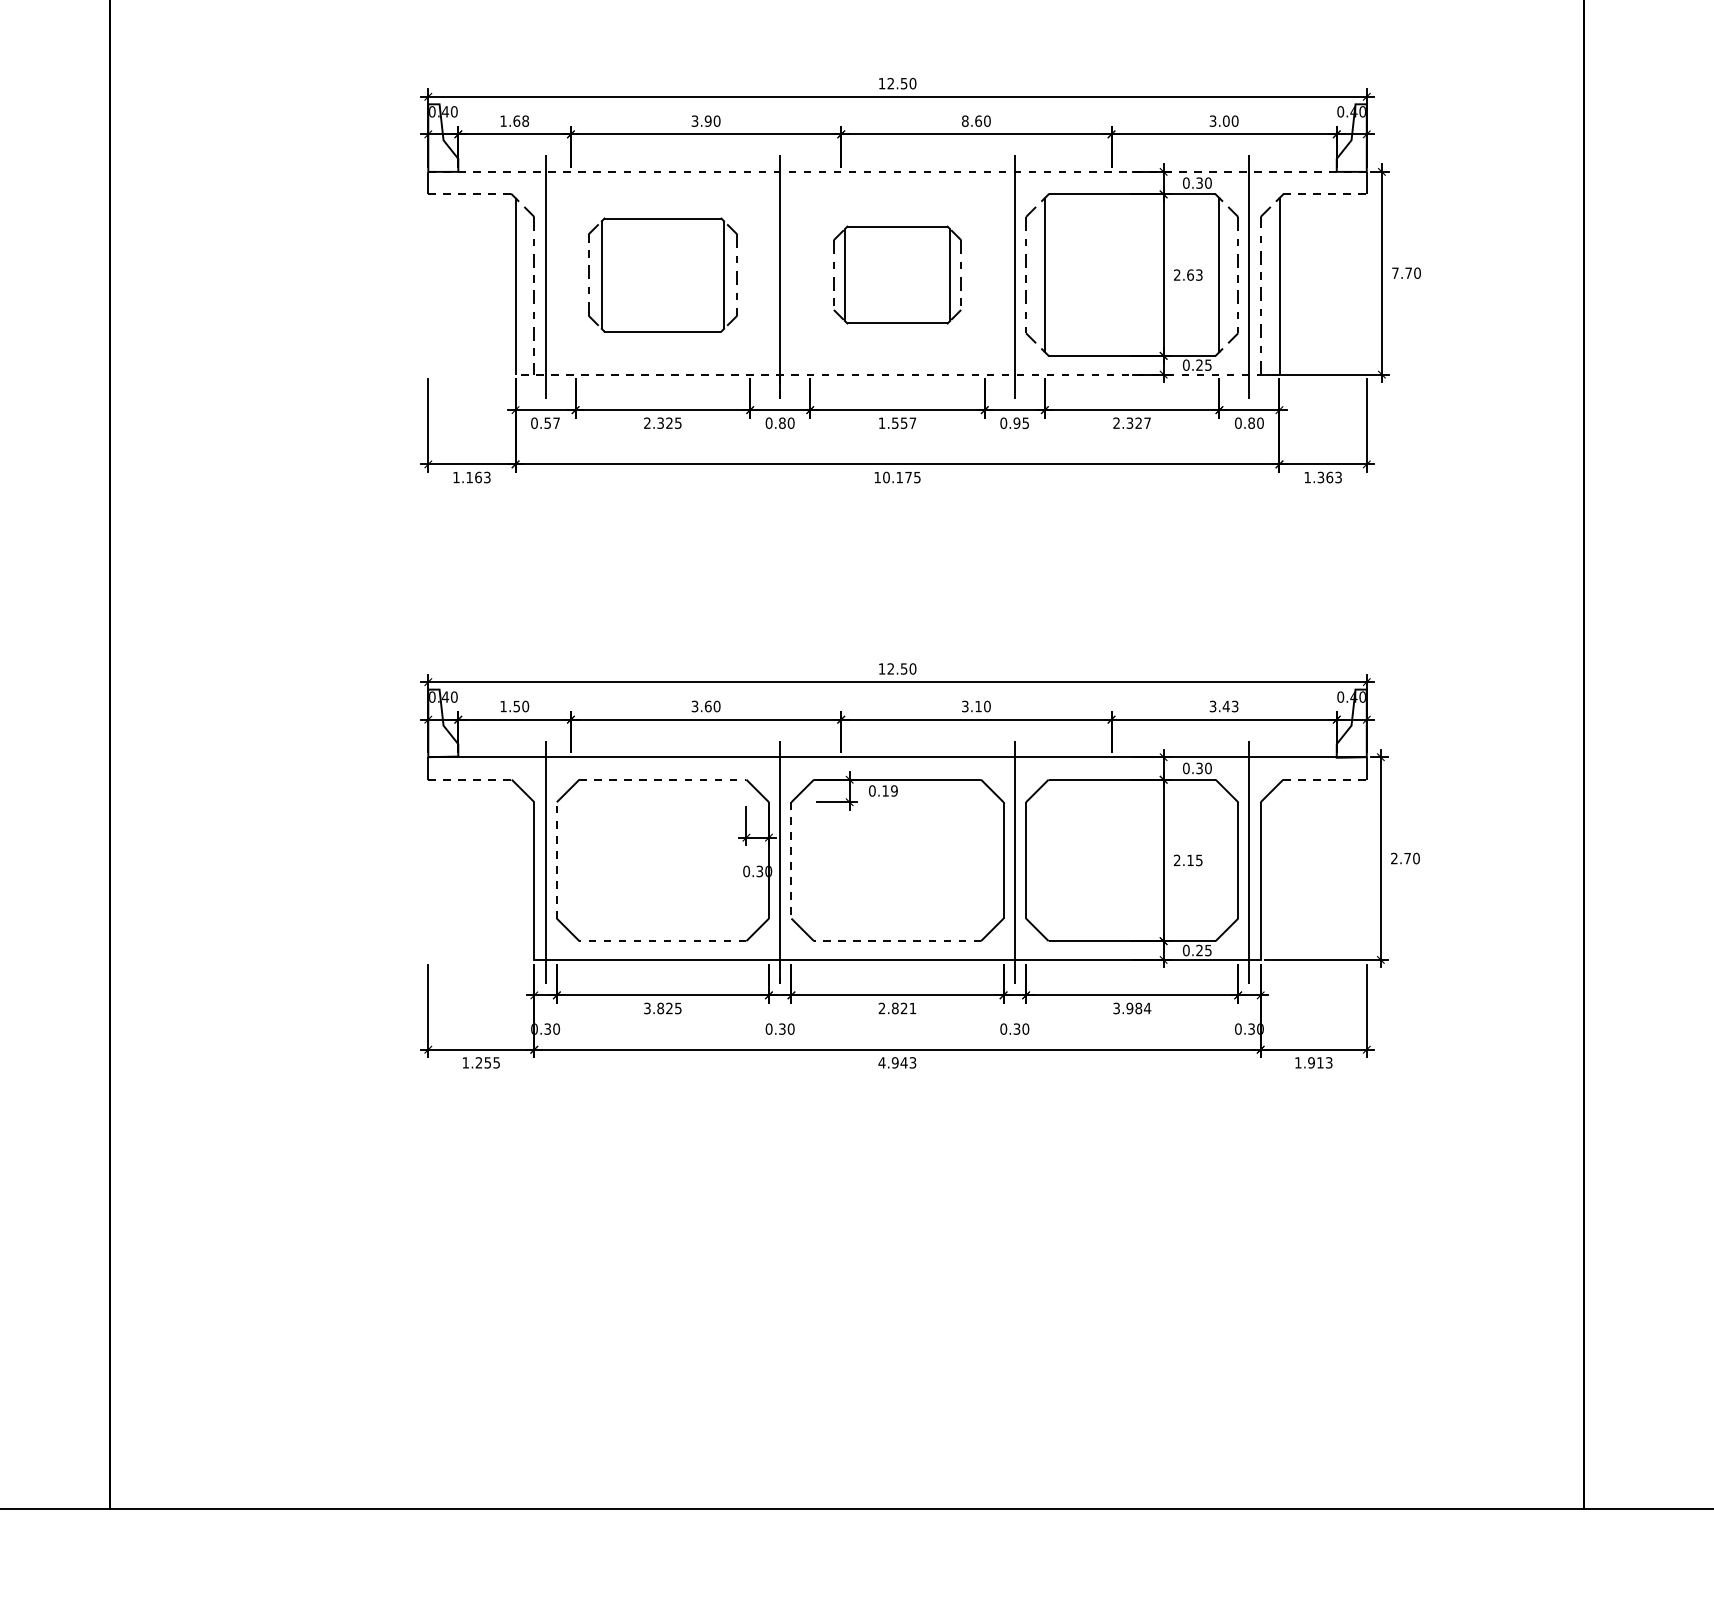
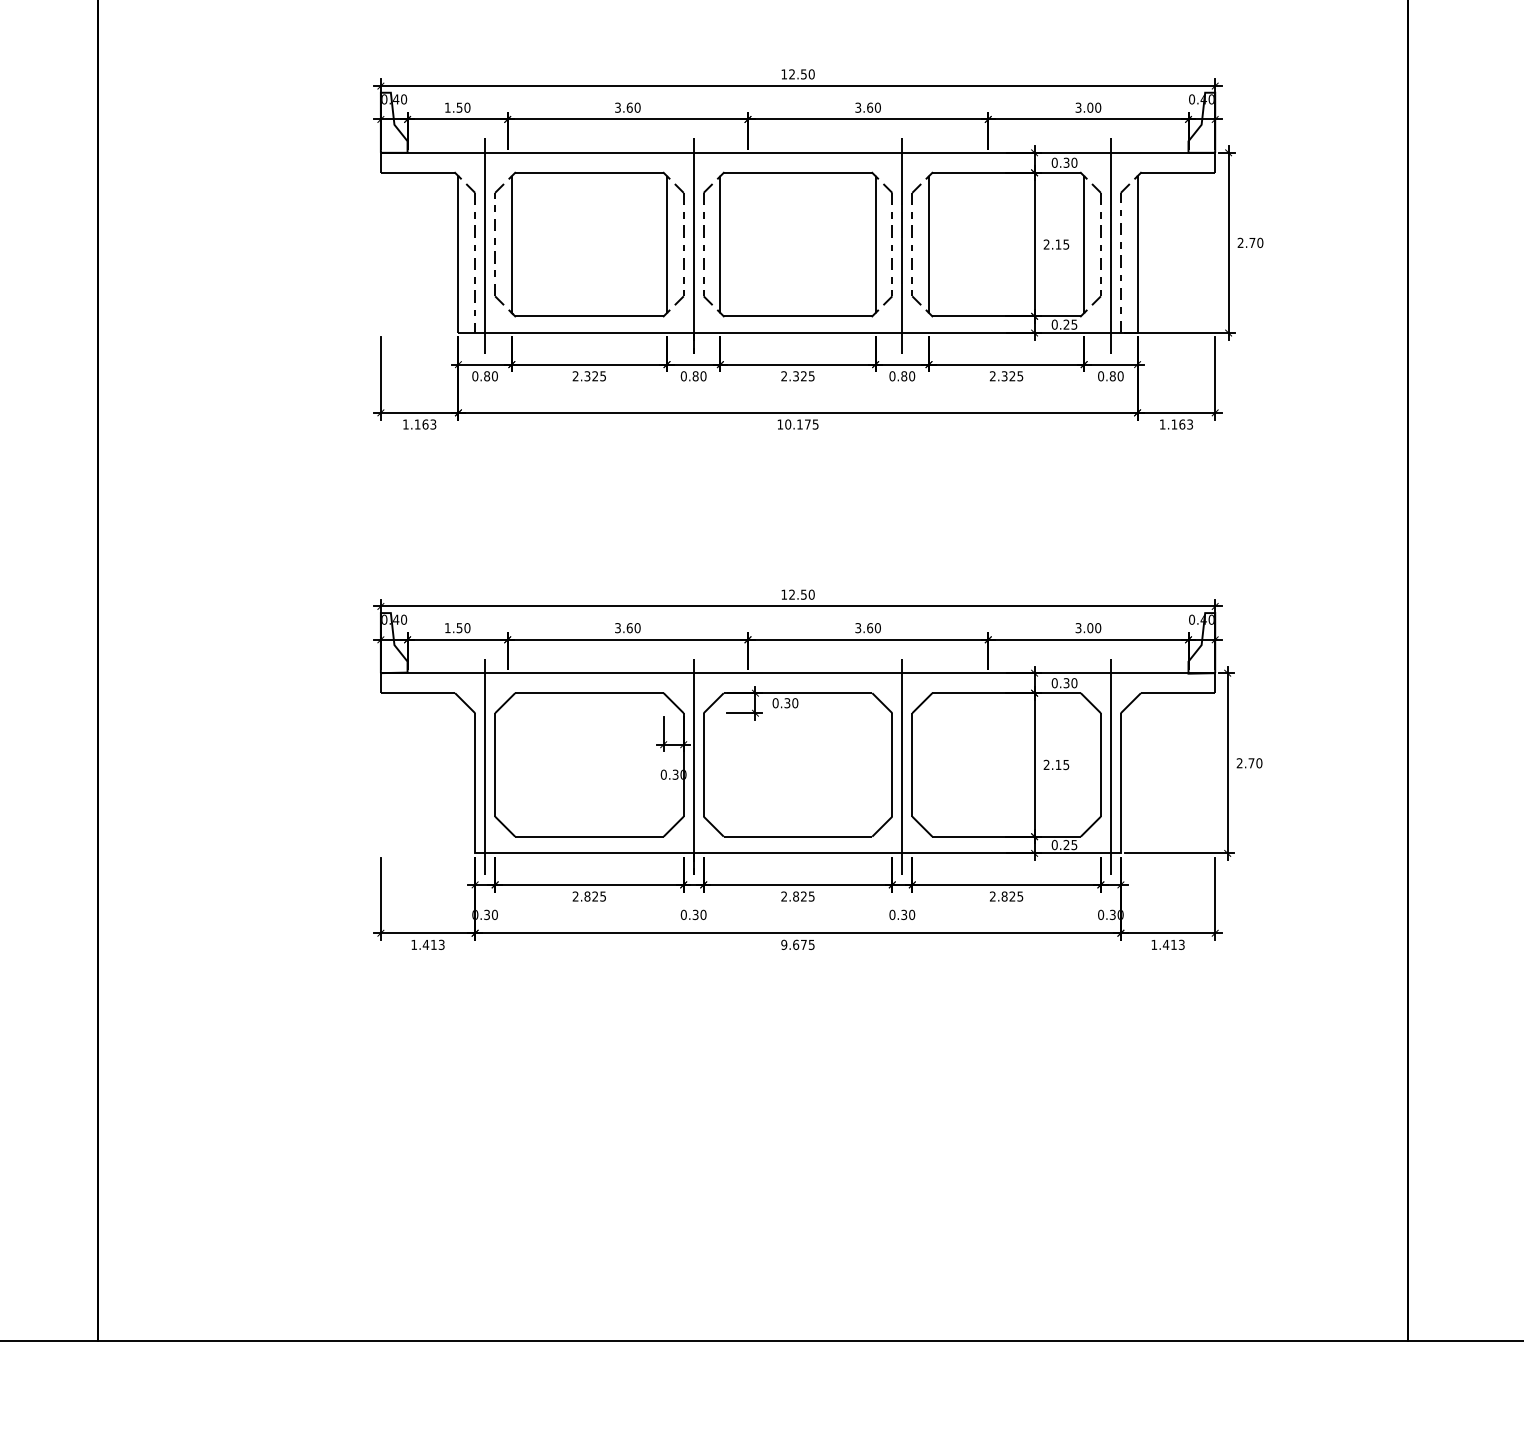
text: (521, 120) -> (463, 107), 1.68 -> 1.50
text: (707, 120) -> (629, 107), 3.90 -> 3.60
text: (965, 120) -> (858, 107), 8.60 -> 3.60
line: (898, 171) -> (798, 152), dashed -> solid
line: (470, 194) -> (418, 172), dashed -> solid
line: (1325, 194) -> (1178, 172), dashed -> solid
text: (1395, 272) -> (1240, 242), 7.70 -> 2.70
part: (662, 274) -> (589, 244), size x1.43
part: (897, 274) -> (798, 244), size x1.67
text: (1194, 274) -> (1062, 244), 2.63 -> 2.15
line: (897, 374) -> (798, 332), dashed -> solid
text: (552, 422) -> (491, 375), 0.57 -> 0.80
text: (897, 422) -> (798, 375), 1.557 -> 2.325
text: (1021, 422) -> (908, 375), 0.95 -> 0.80
text: (1147, 422) -> (1020, 375), 2.327 -> 2.325
text: (1320, 477) -> (1174, 424), 1.363 -> 1.163
text: (978, 706) -> (870, 628), 3.10 -> 3.60
text: (1230, 706) -> (1094, 628), 3.43 -> 3.00
line: (470, 779) -> (418, 692), dashed -> solid
line: (662, 779) -> (589, 692), dashed -> solid
line: (1325, 779) -> (1178, 692), dashed -> solid
text: (889, 790) -> (790, 702), 0.19 -> 0.30
line: (556, 859) -> (494, 764), dashed -> solid
line: (791, 860) -> (703, 765), dashed -> solid
line: (662, 941) -> (589, 837), dashed -> solid
line: (897, 941) -> (798, 837), dashed -> solid
text: (647, 1008) -> (575, 896), 3.825 -> 2.825
text: (912, 1008) -> (811, 896), 2.821 -> 2.825
text: (1132, 1008) -> (1006, 896), 3.984 -> 2.825
text: (487, 1062) -> (433, 944), 1.255 -> 1.413
text: (897, 1062) -> (798, 944), 4.943 -> 9.675
text: (1311, 1062) -> (1166, 944), 1.913 -> 1.413

